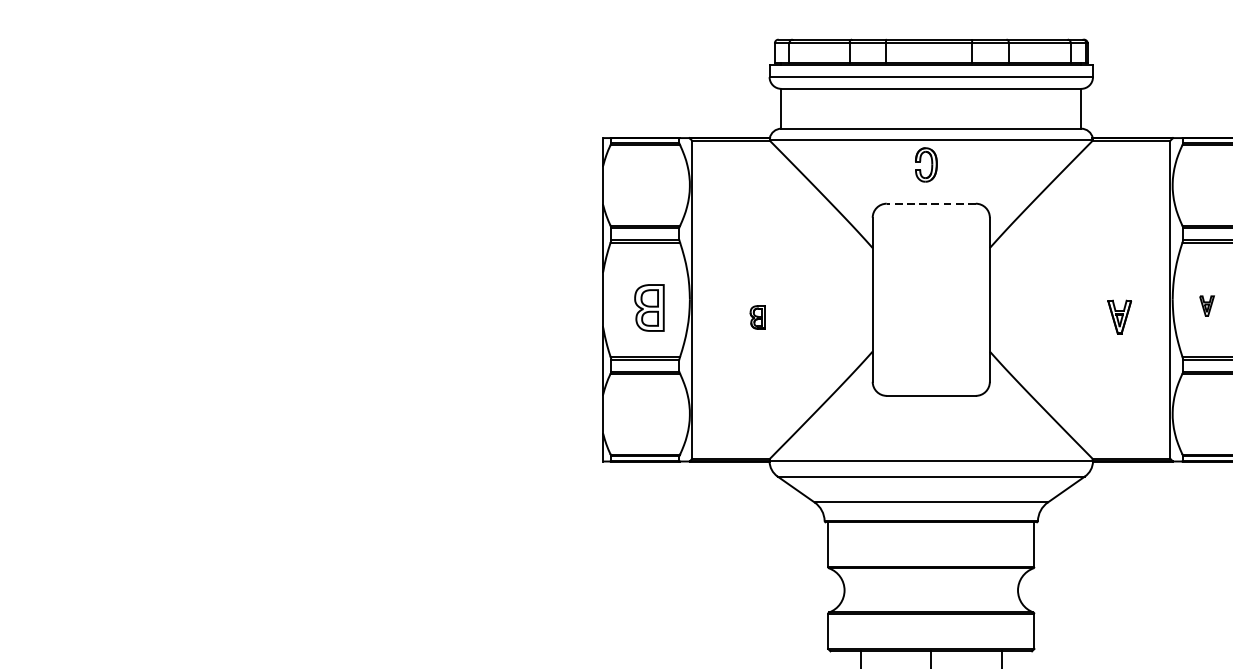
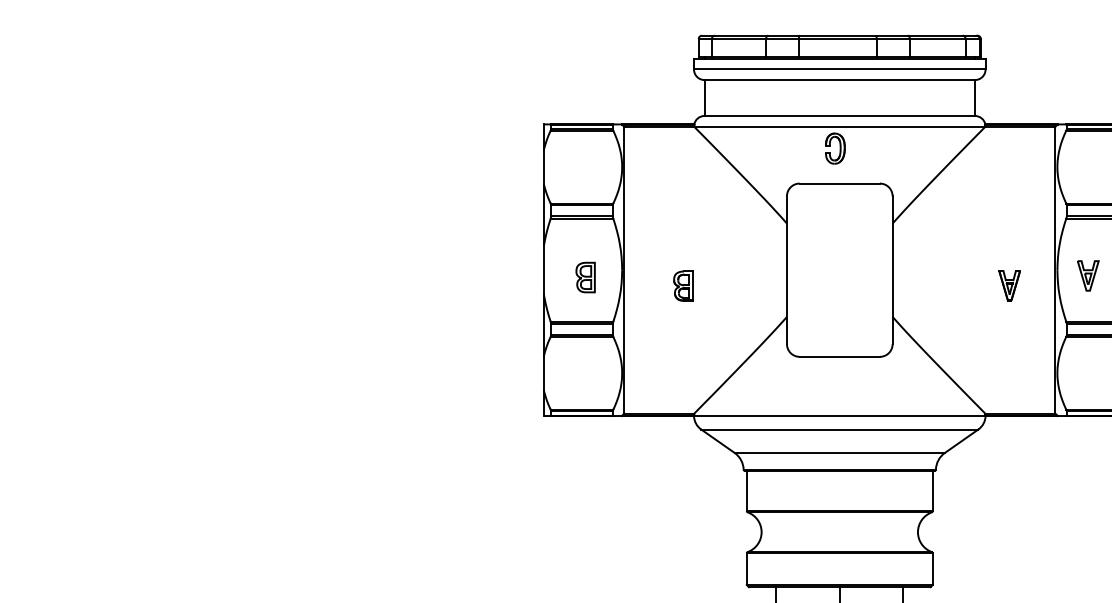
line: (930, 203) -> (839, 183), dashed -> solid
part: (1207, 305) -> (1088, 275), size x1.67
part: (649, 307) -> (585, 277), size x0.71
part: (757, 316) -> (683, 285), size x1.43

